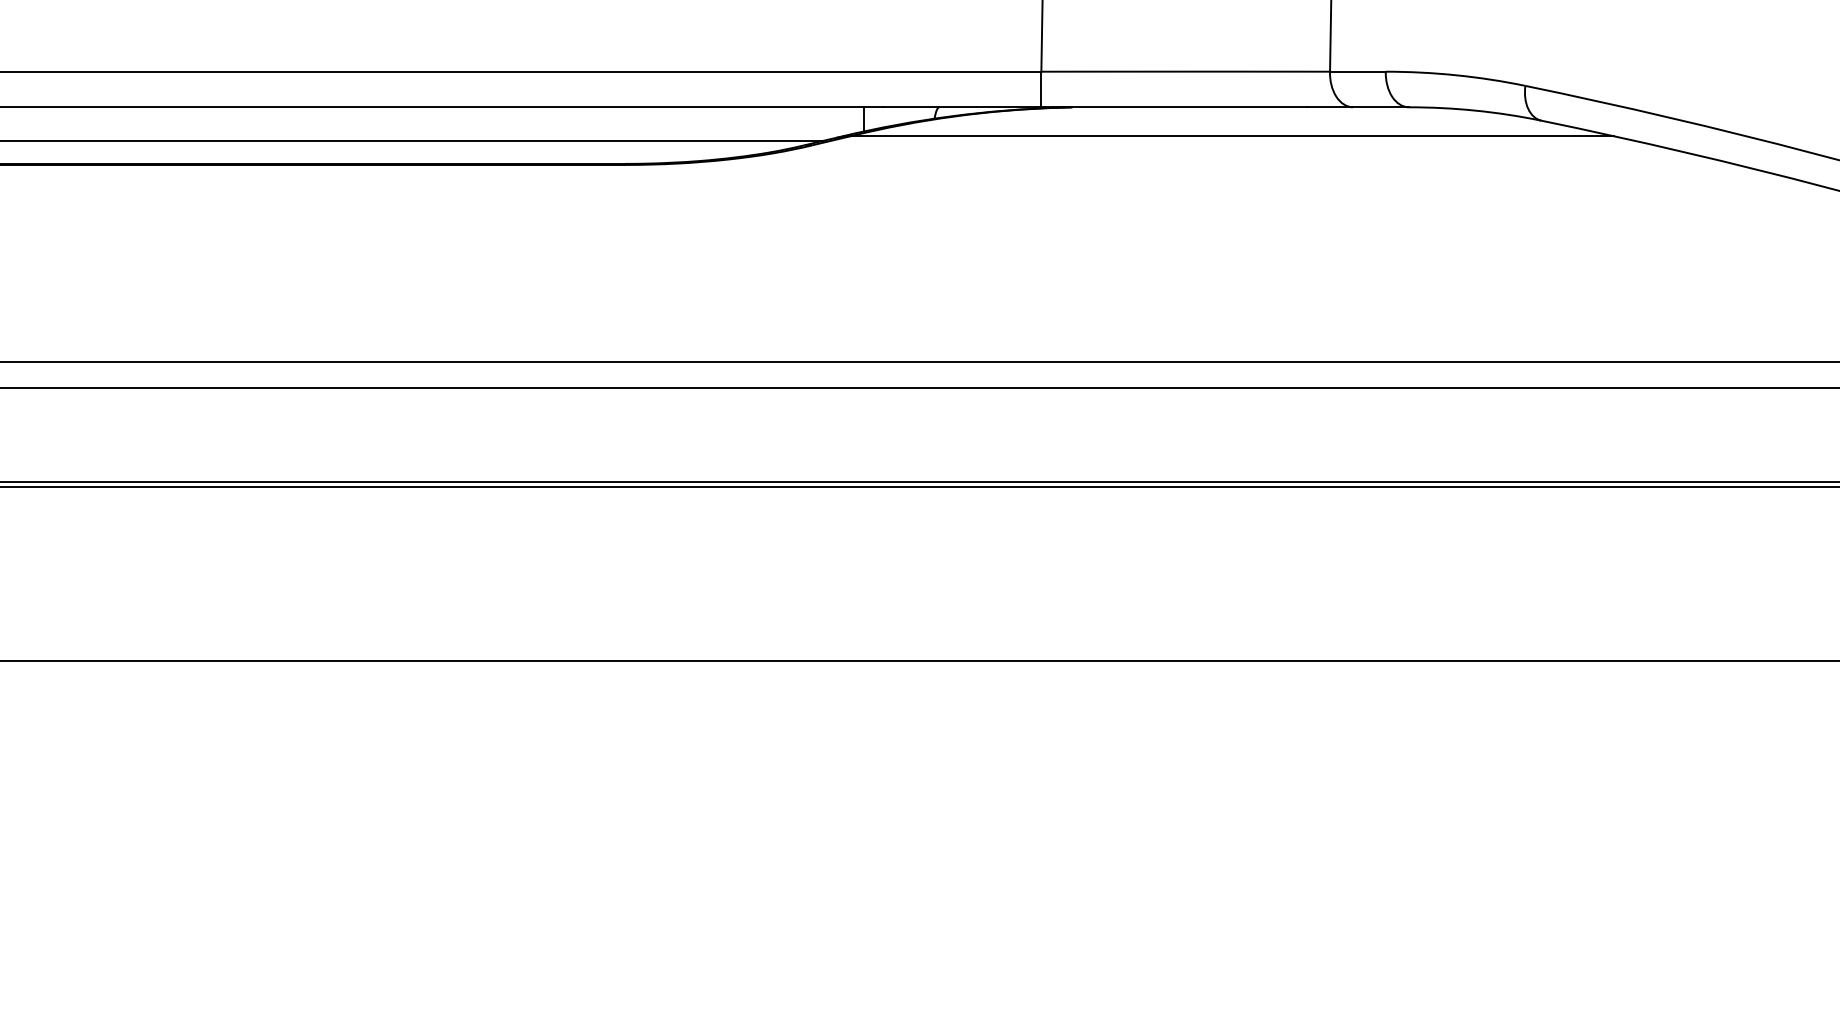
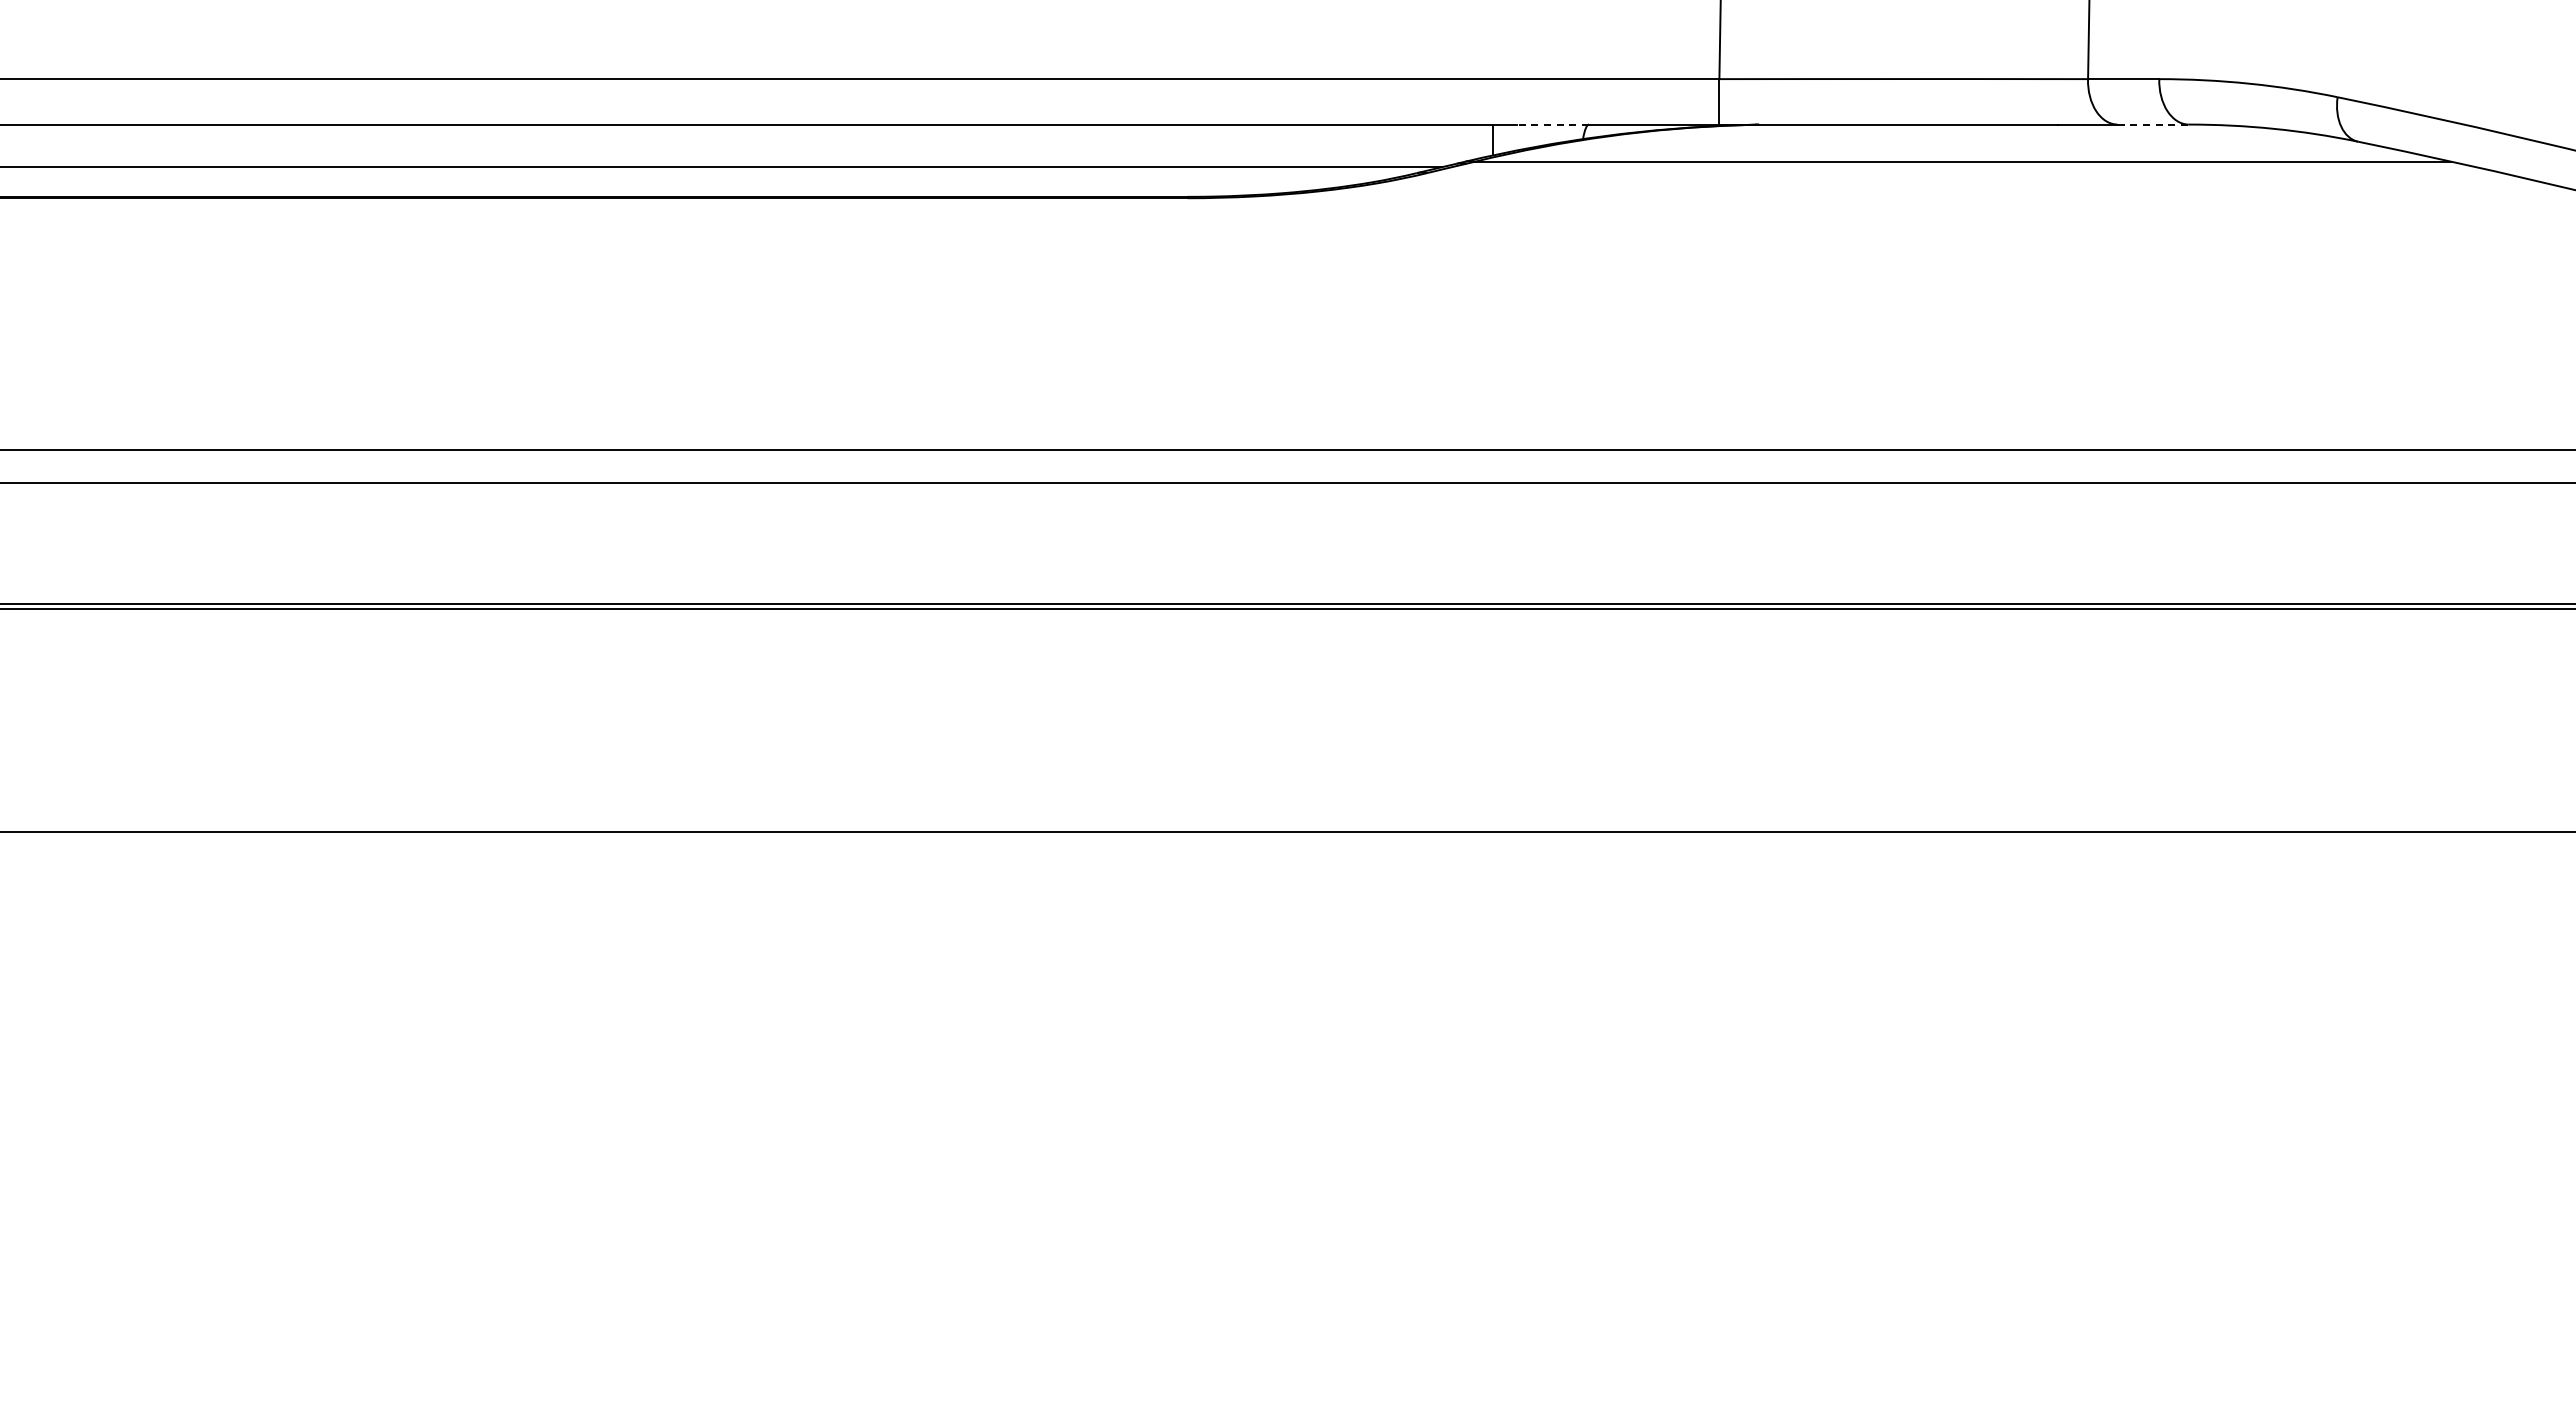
line: (910, 107) -> (1552, 124), solid -> dashed
line: (1381, 107) -> (2153, 124), solid -> dashed

